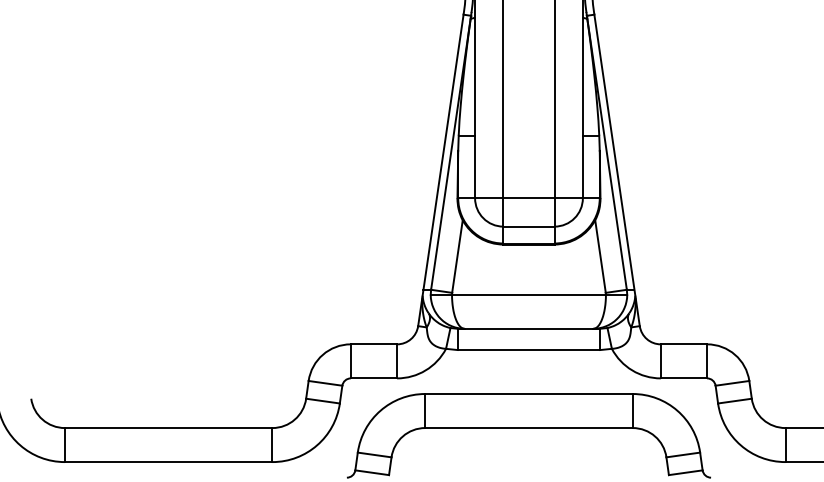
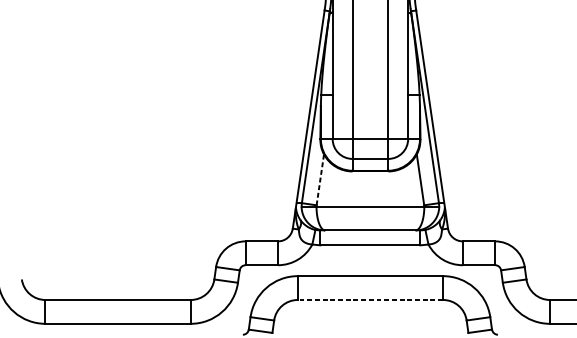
line: (457, 256) -> (320, 179), solid -> dashed
line: (528, 428) -> (370, 300), solid -> dashed

